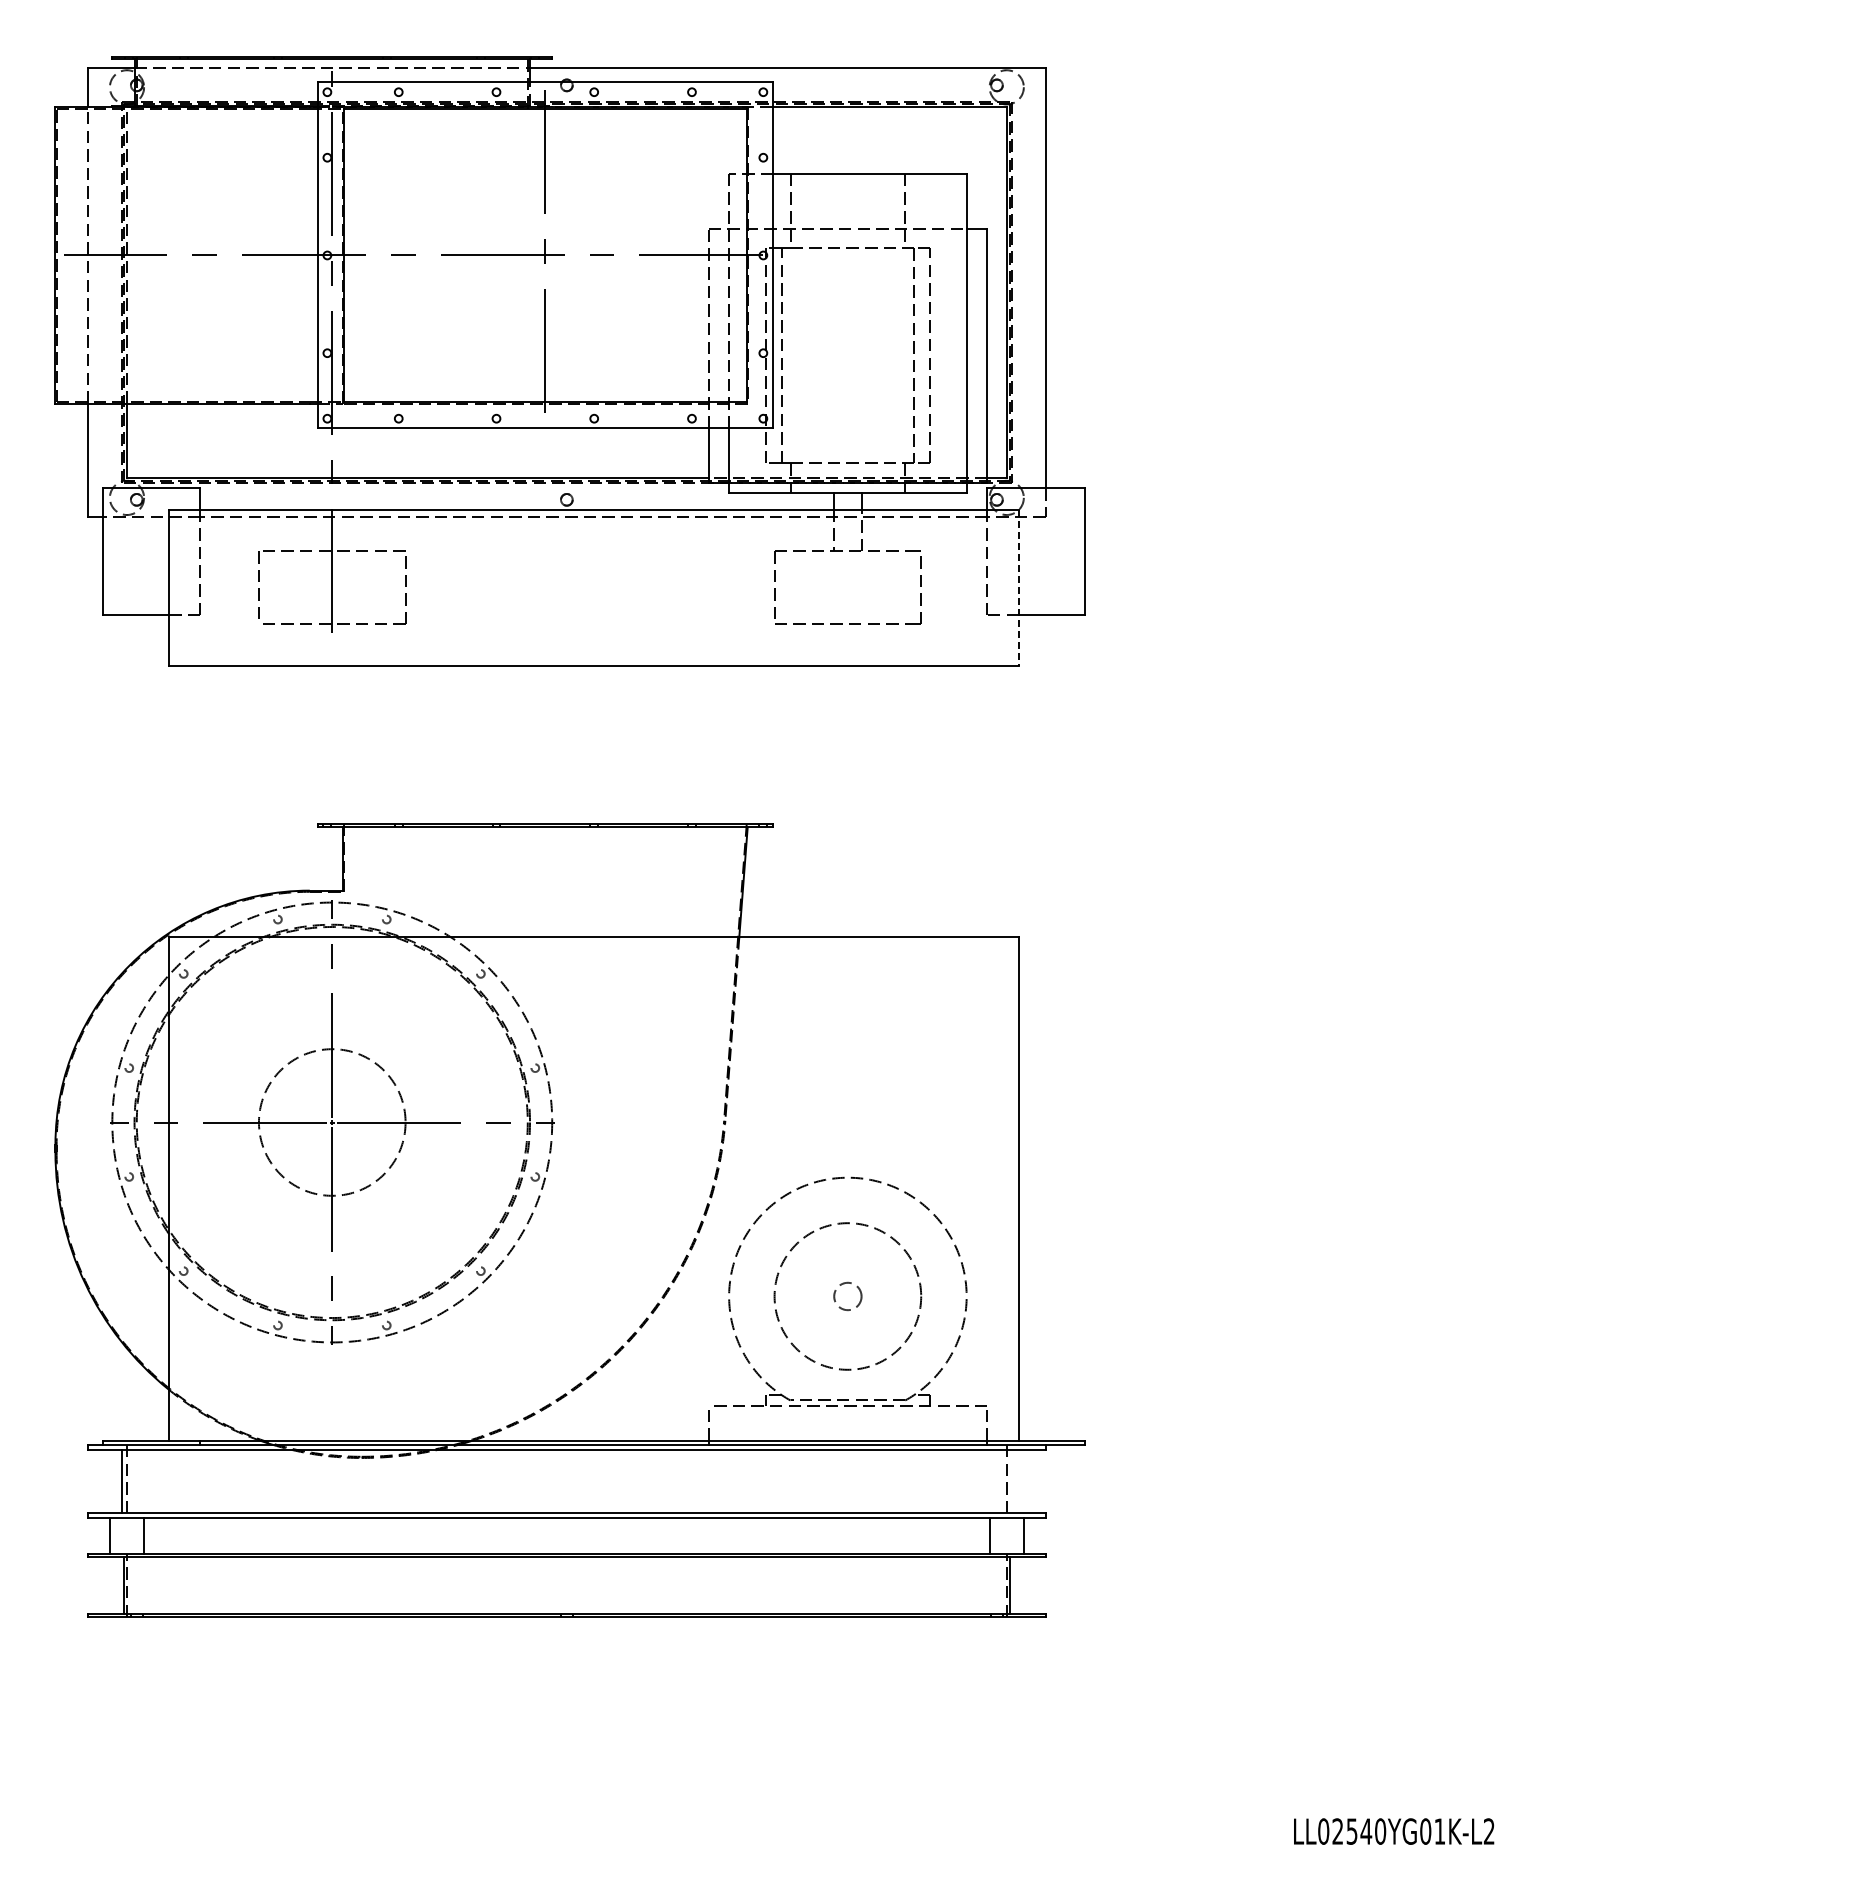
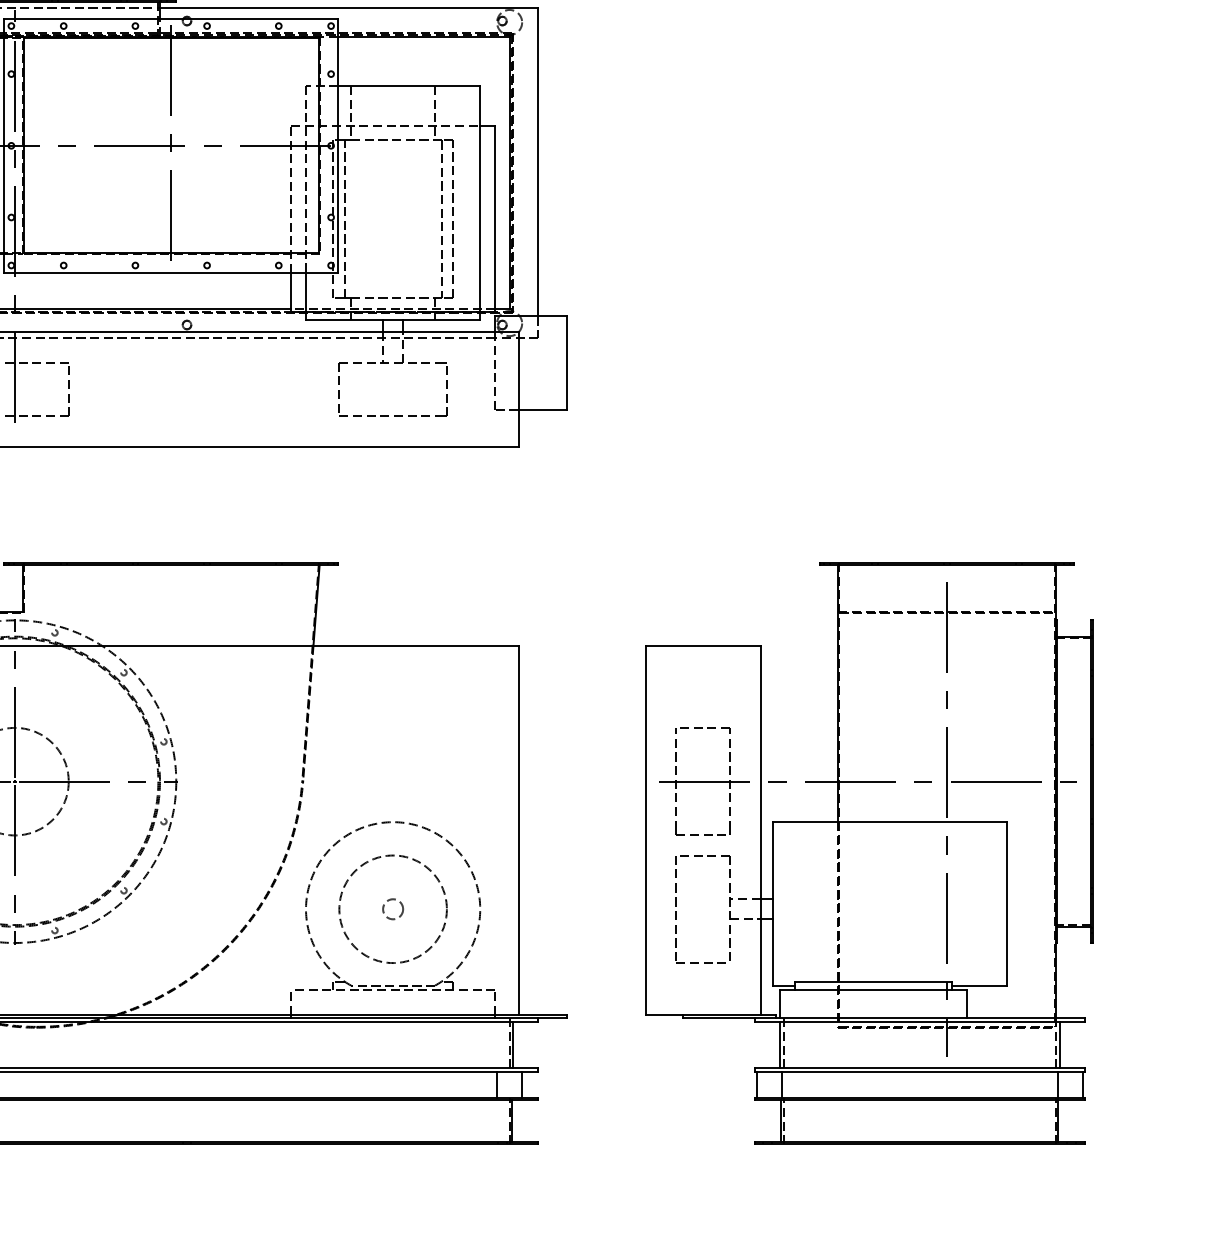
line: (1018, 588) -> (518, 390), dashed -> solid
part: (1497, 1220) -> (869, 853), added
line: (1011, 1481) -> (513, 1044), added

